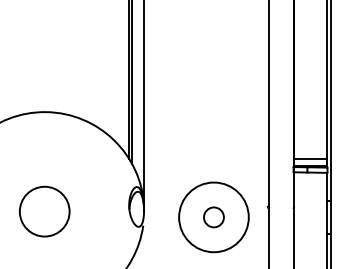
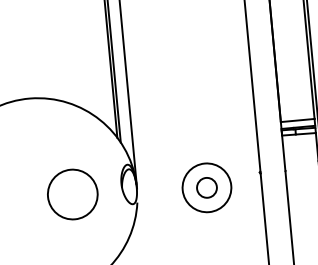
circle: (44, 211) -> (72, 194), moved
circle: (213, 217) -> (206, 187), size x0.7

